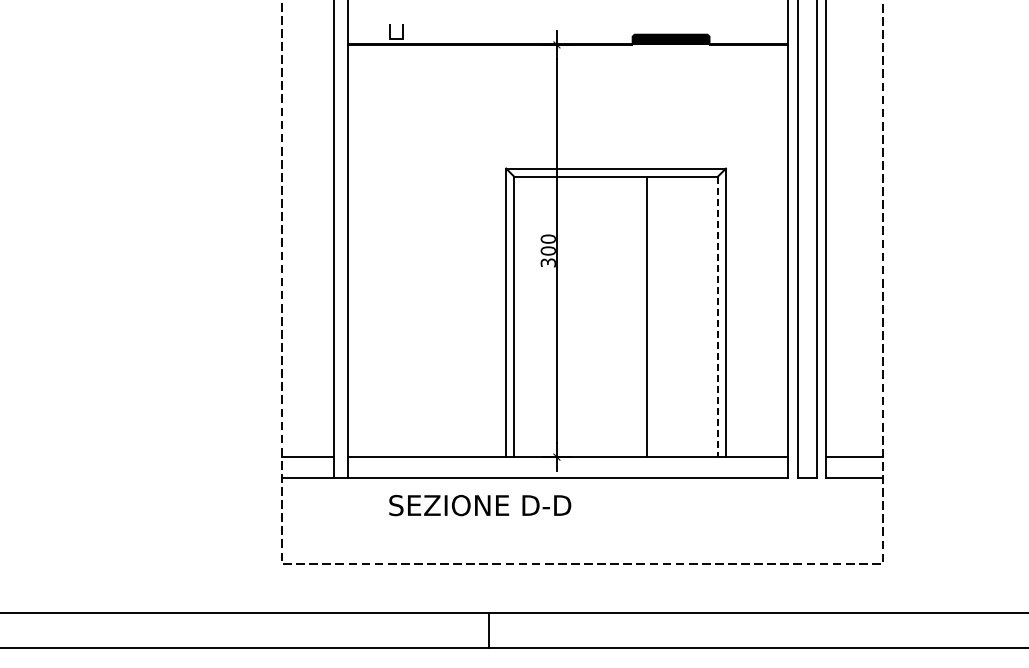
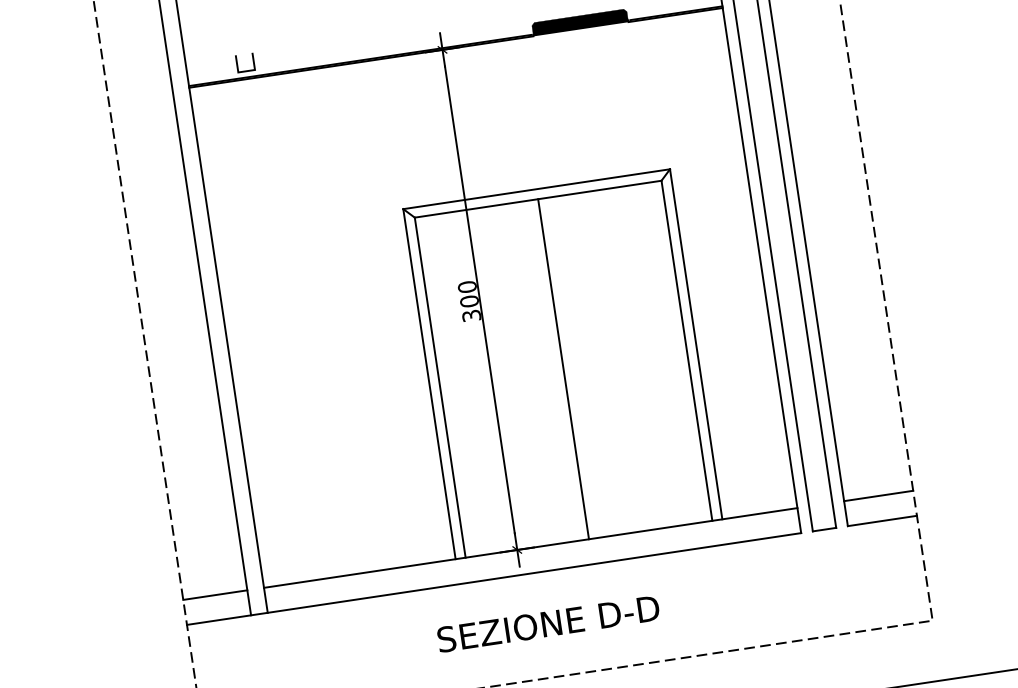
line: (647, 316) -> (564, 368), moved
line: (717, 317) -> (686, 351), dashed -> solid
text: (480, 505) -> (548, 623), moved

